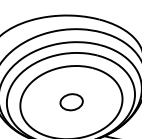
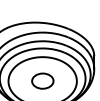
part: (70, 101) -> (42, 80), size x1.43

